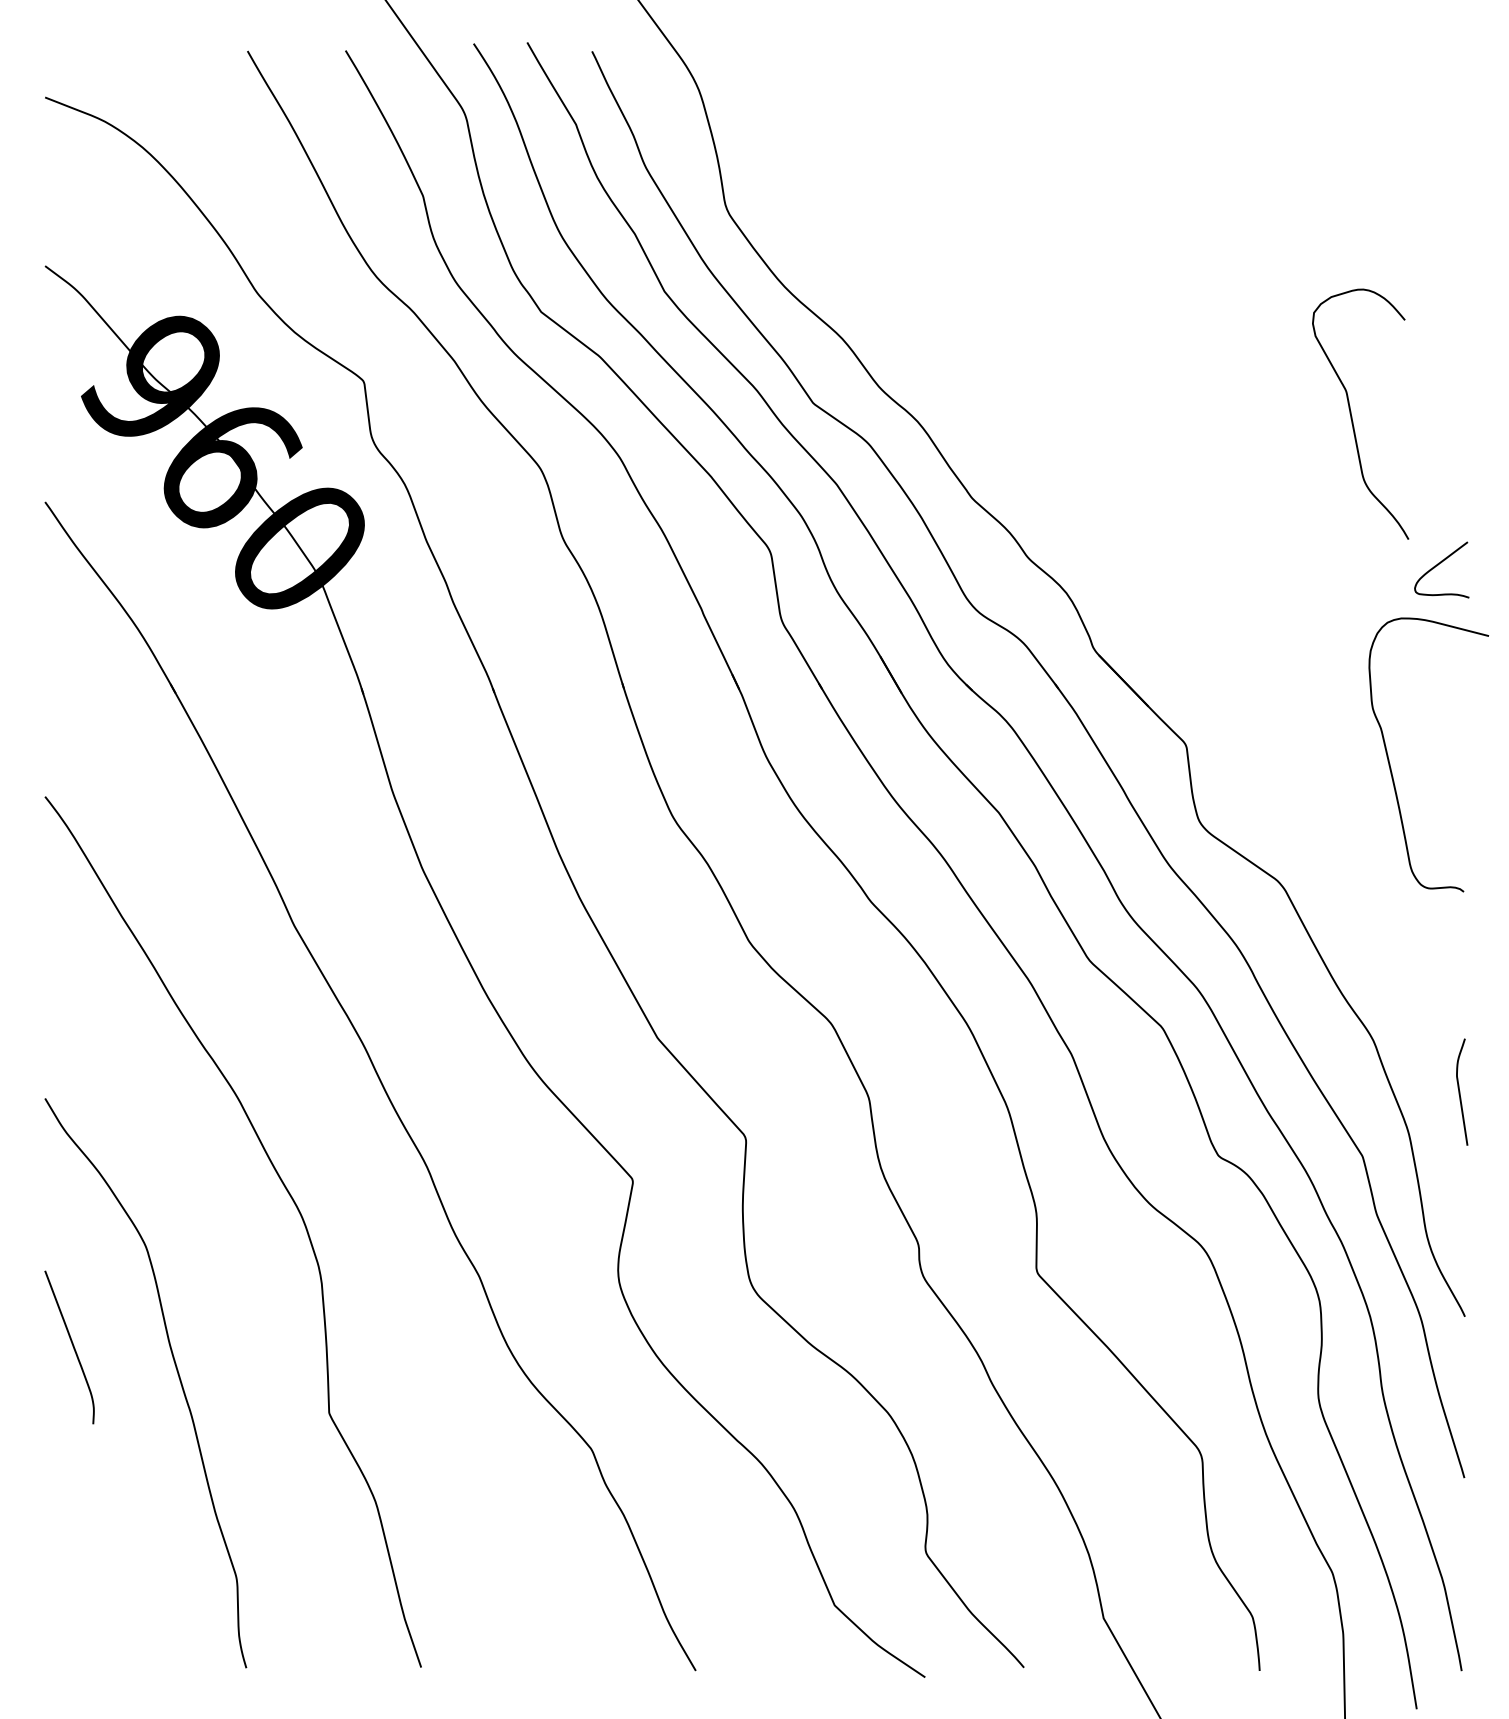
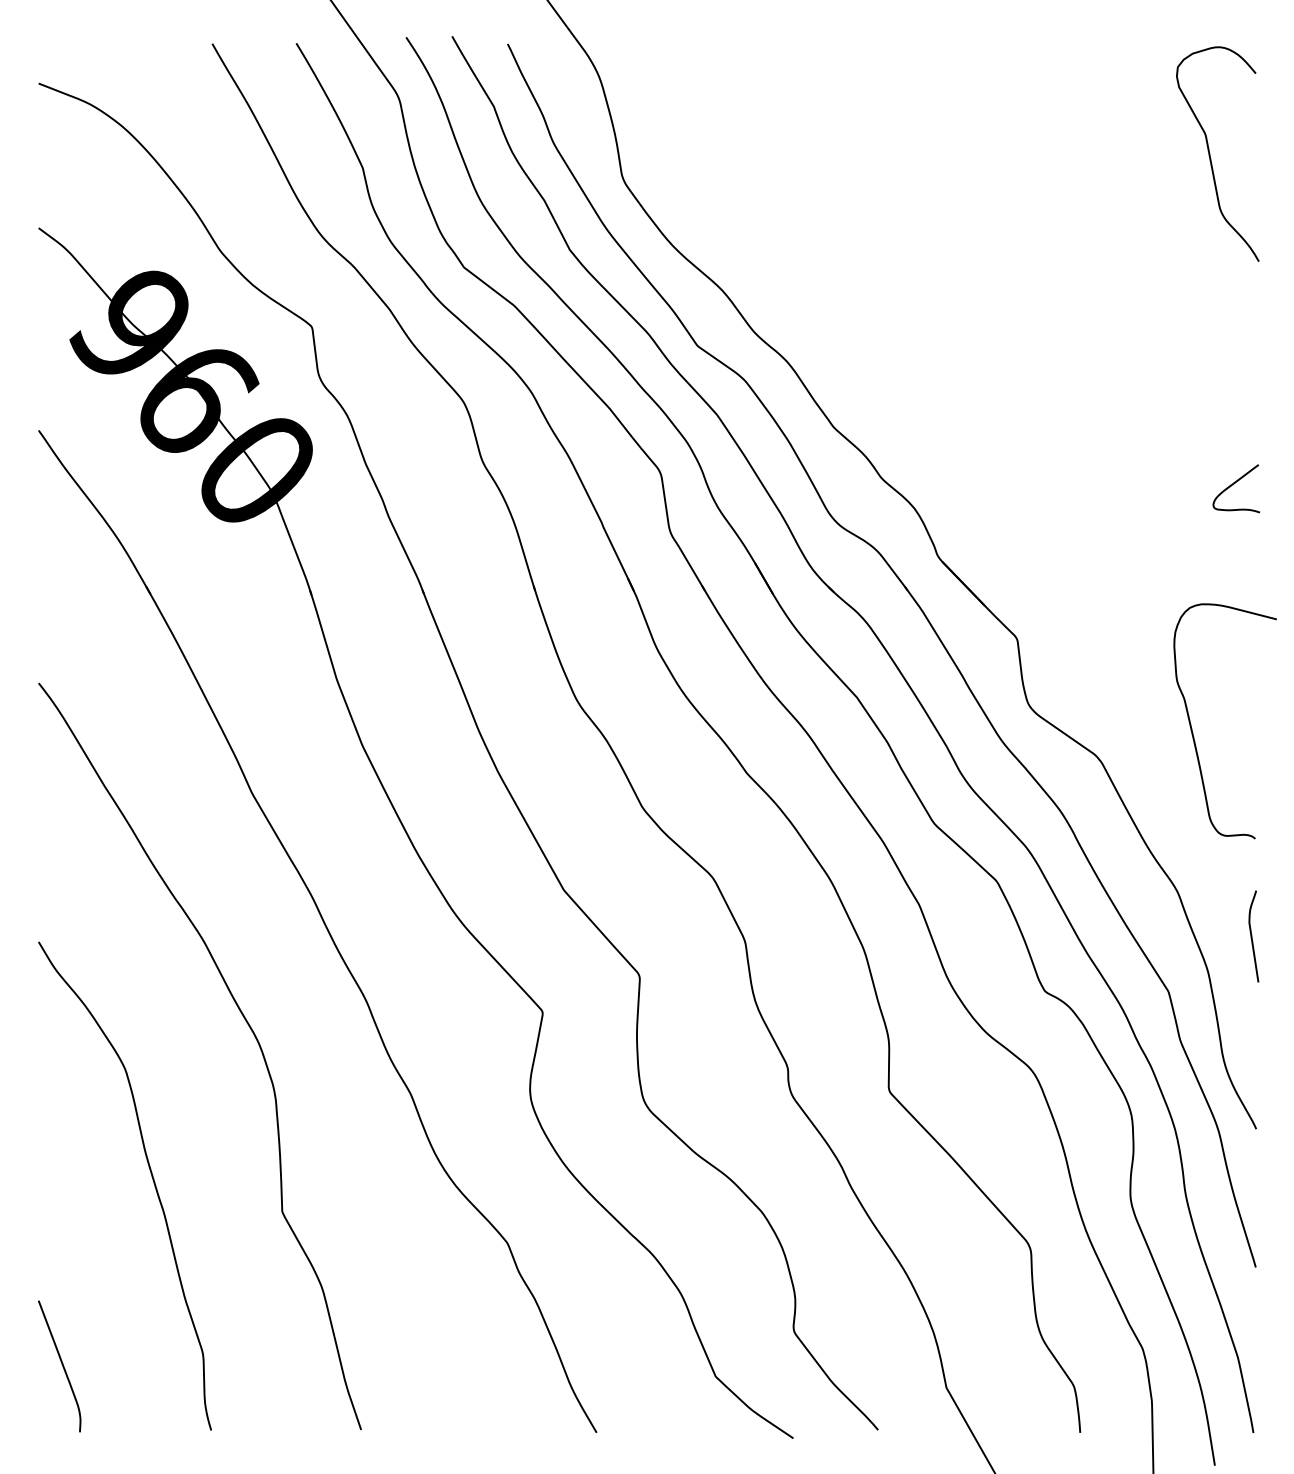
curve: (1352, 413) -> (1210, 153), moved
curve: (1390, 763) -> (1192, 728), moved
curve: (71, 1345) -> (61, 1364), moved

